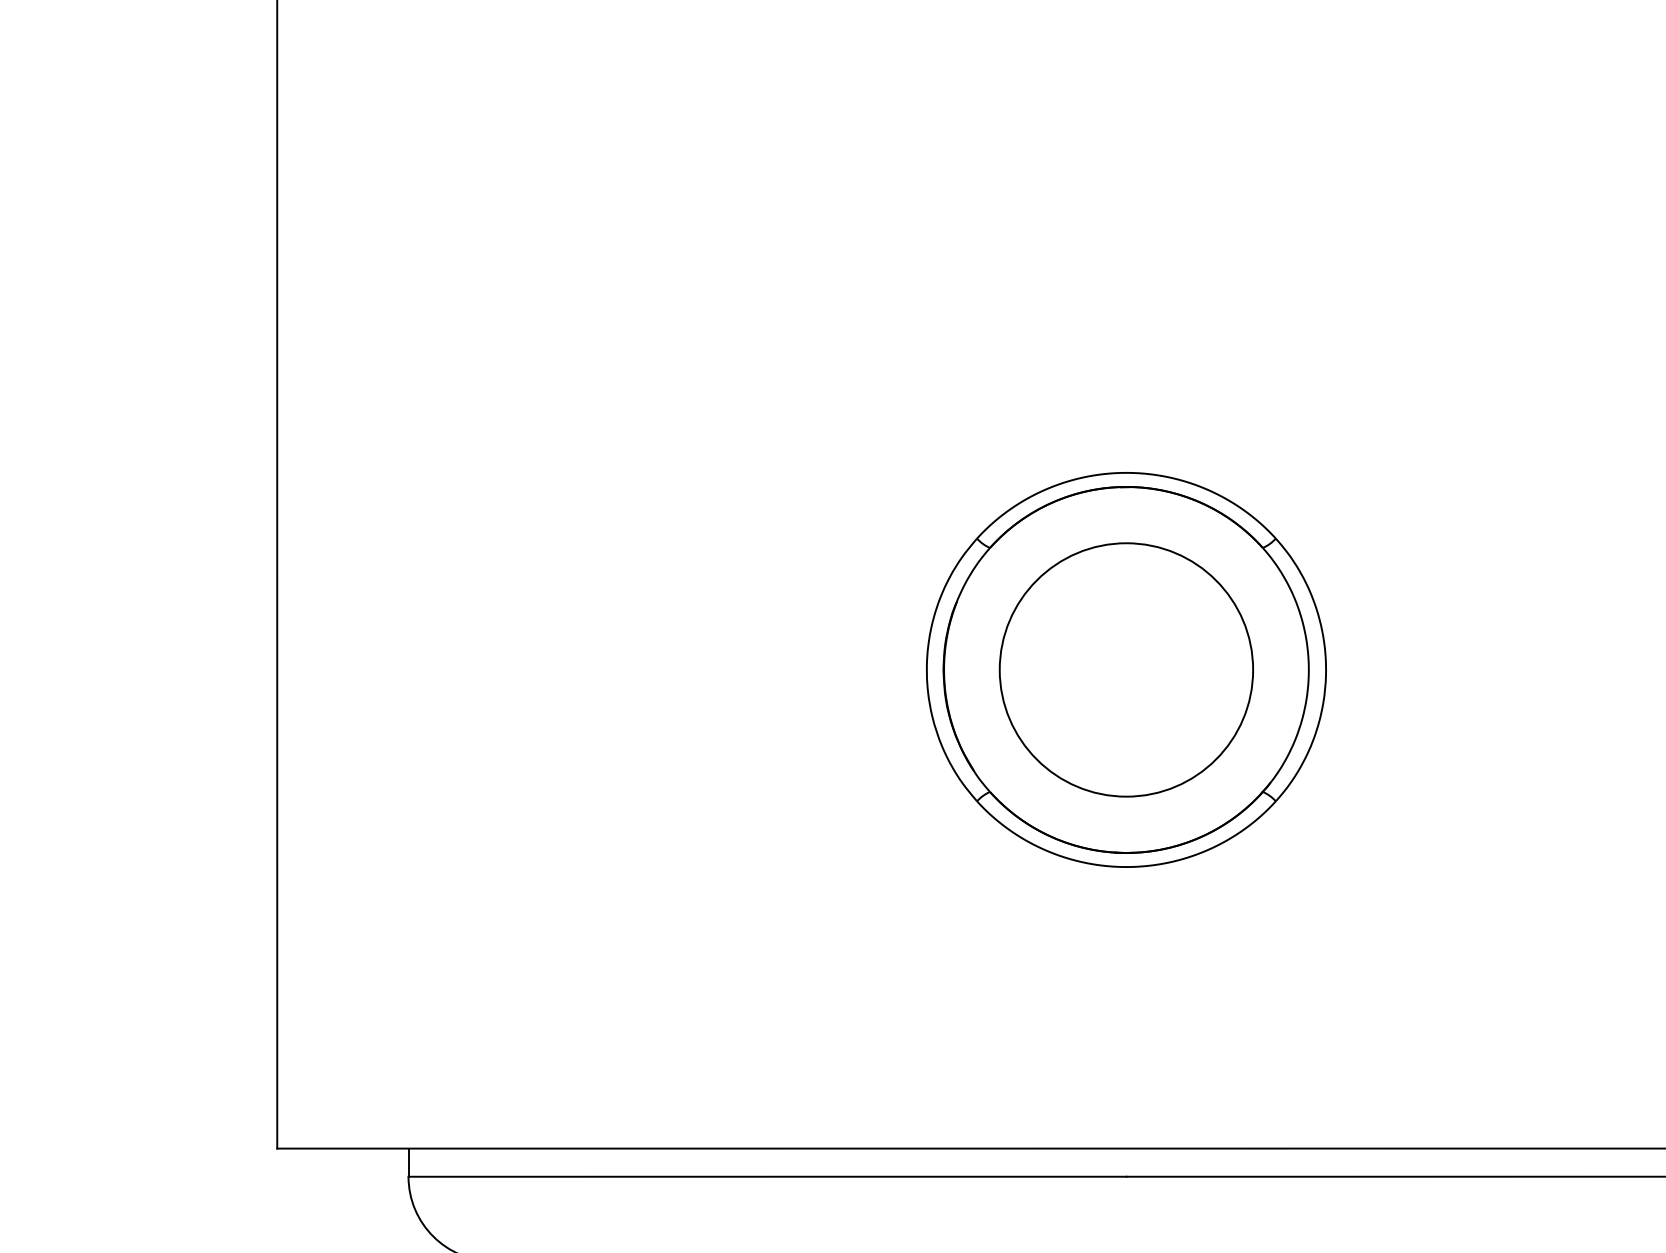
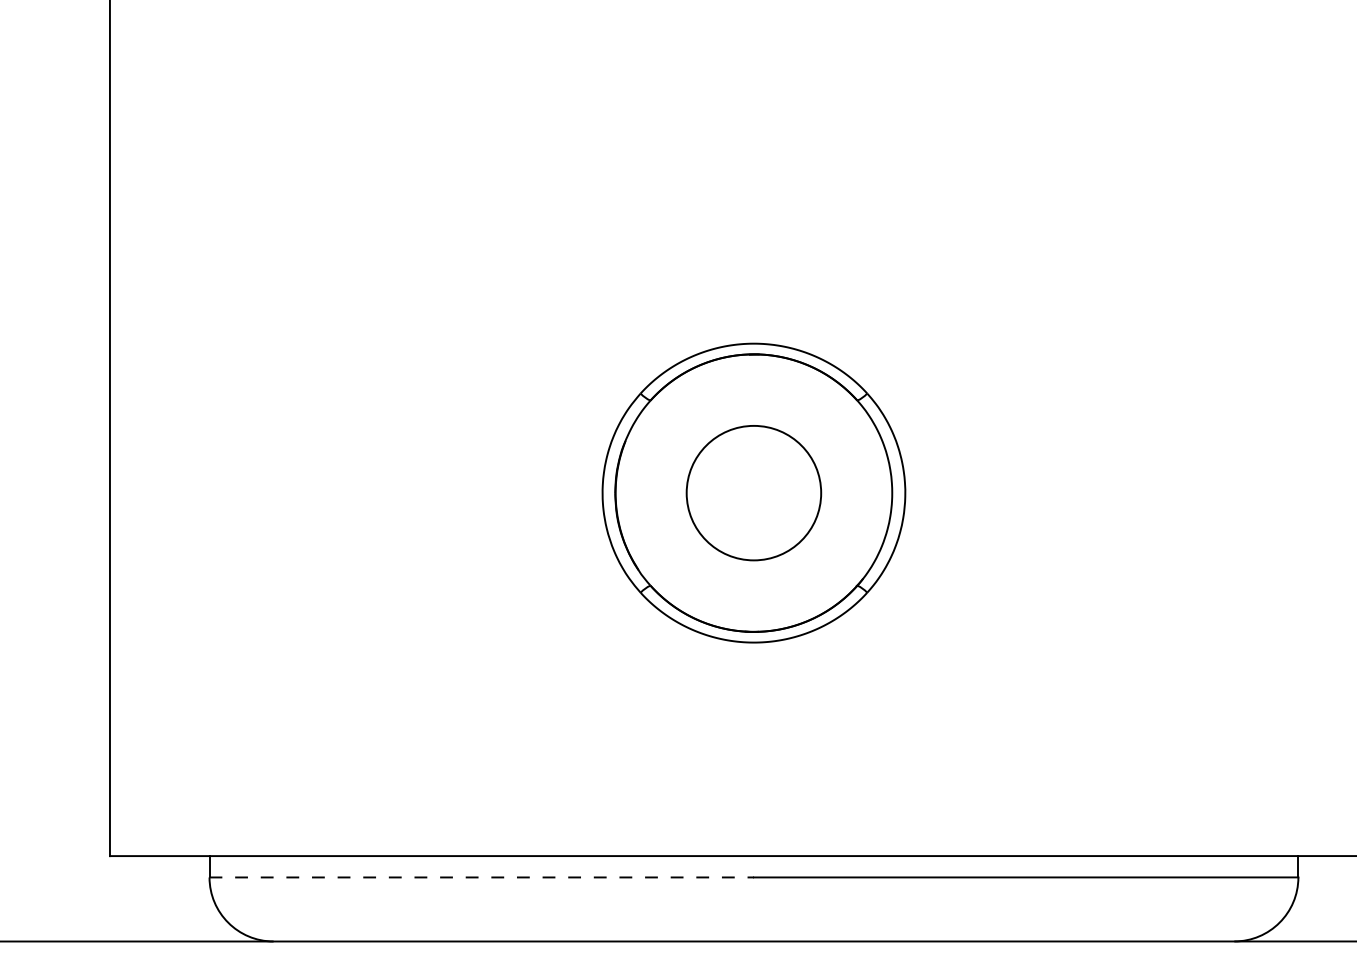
circle: (1125, 670) -> (753, 493), size x0.7
line: (768, 1176) -> (482, 877), solid -> dashed

